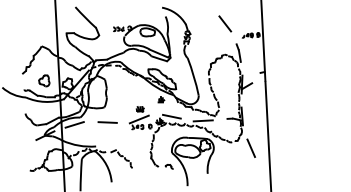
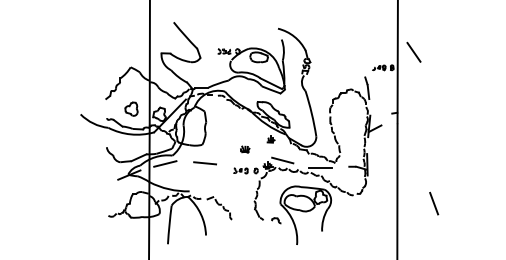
line: (224, 23) -> (413, 51), moved
line: (138, 119) -> (242, 161), removed
line: (251, 148) -> (434, 203), moved

